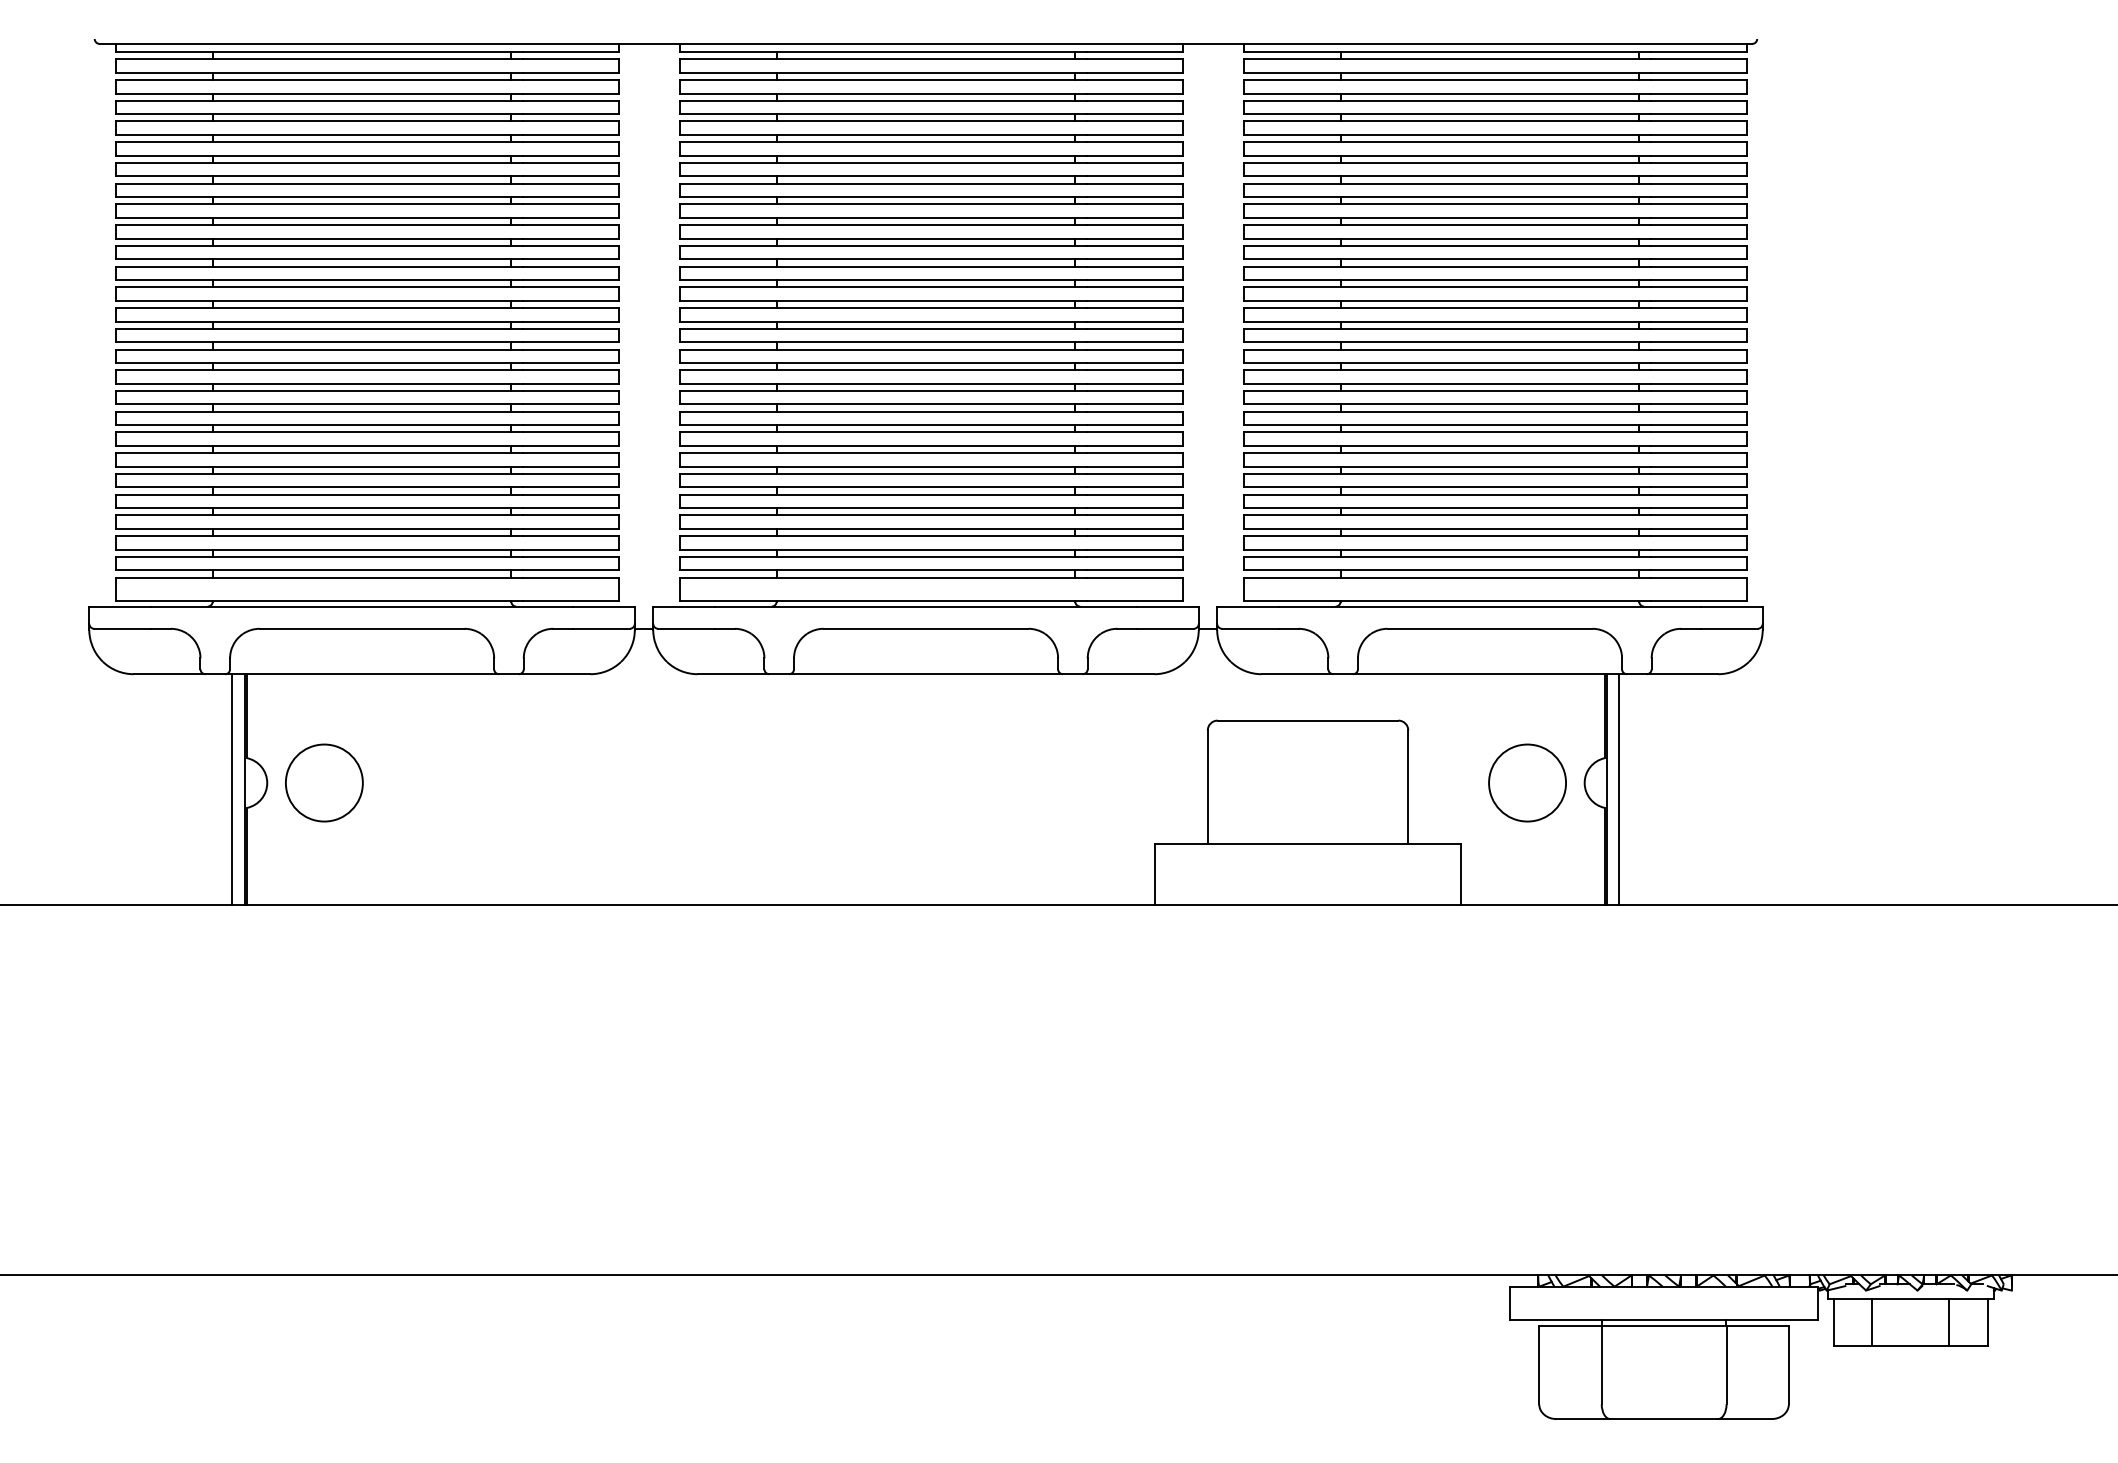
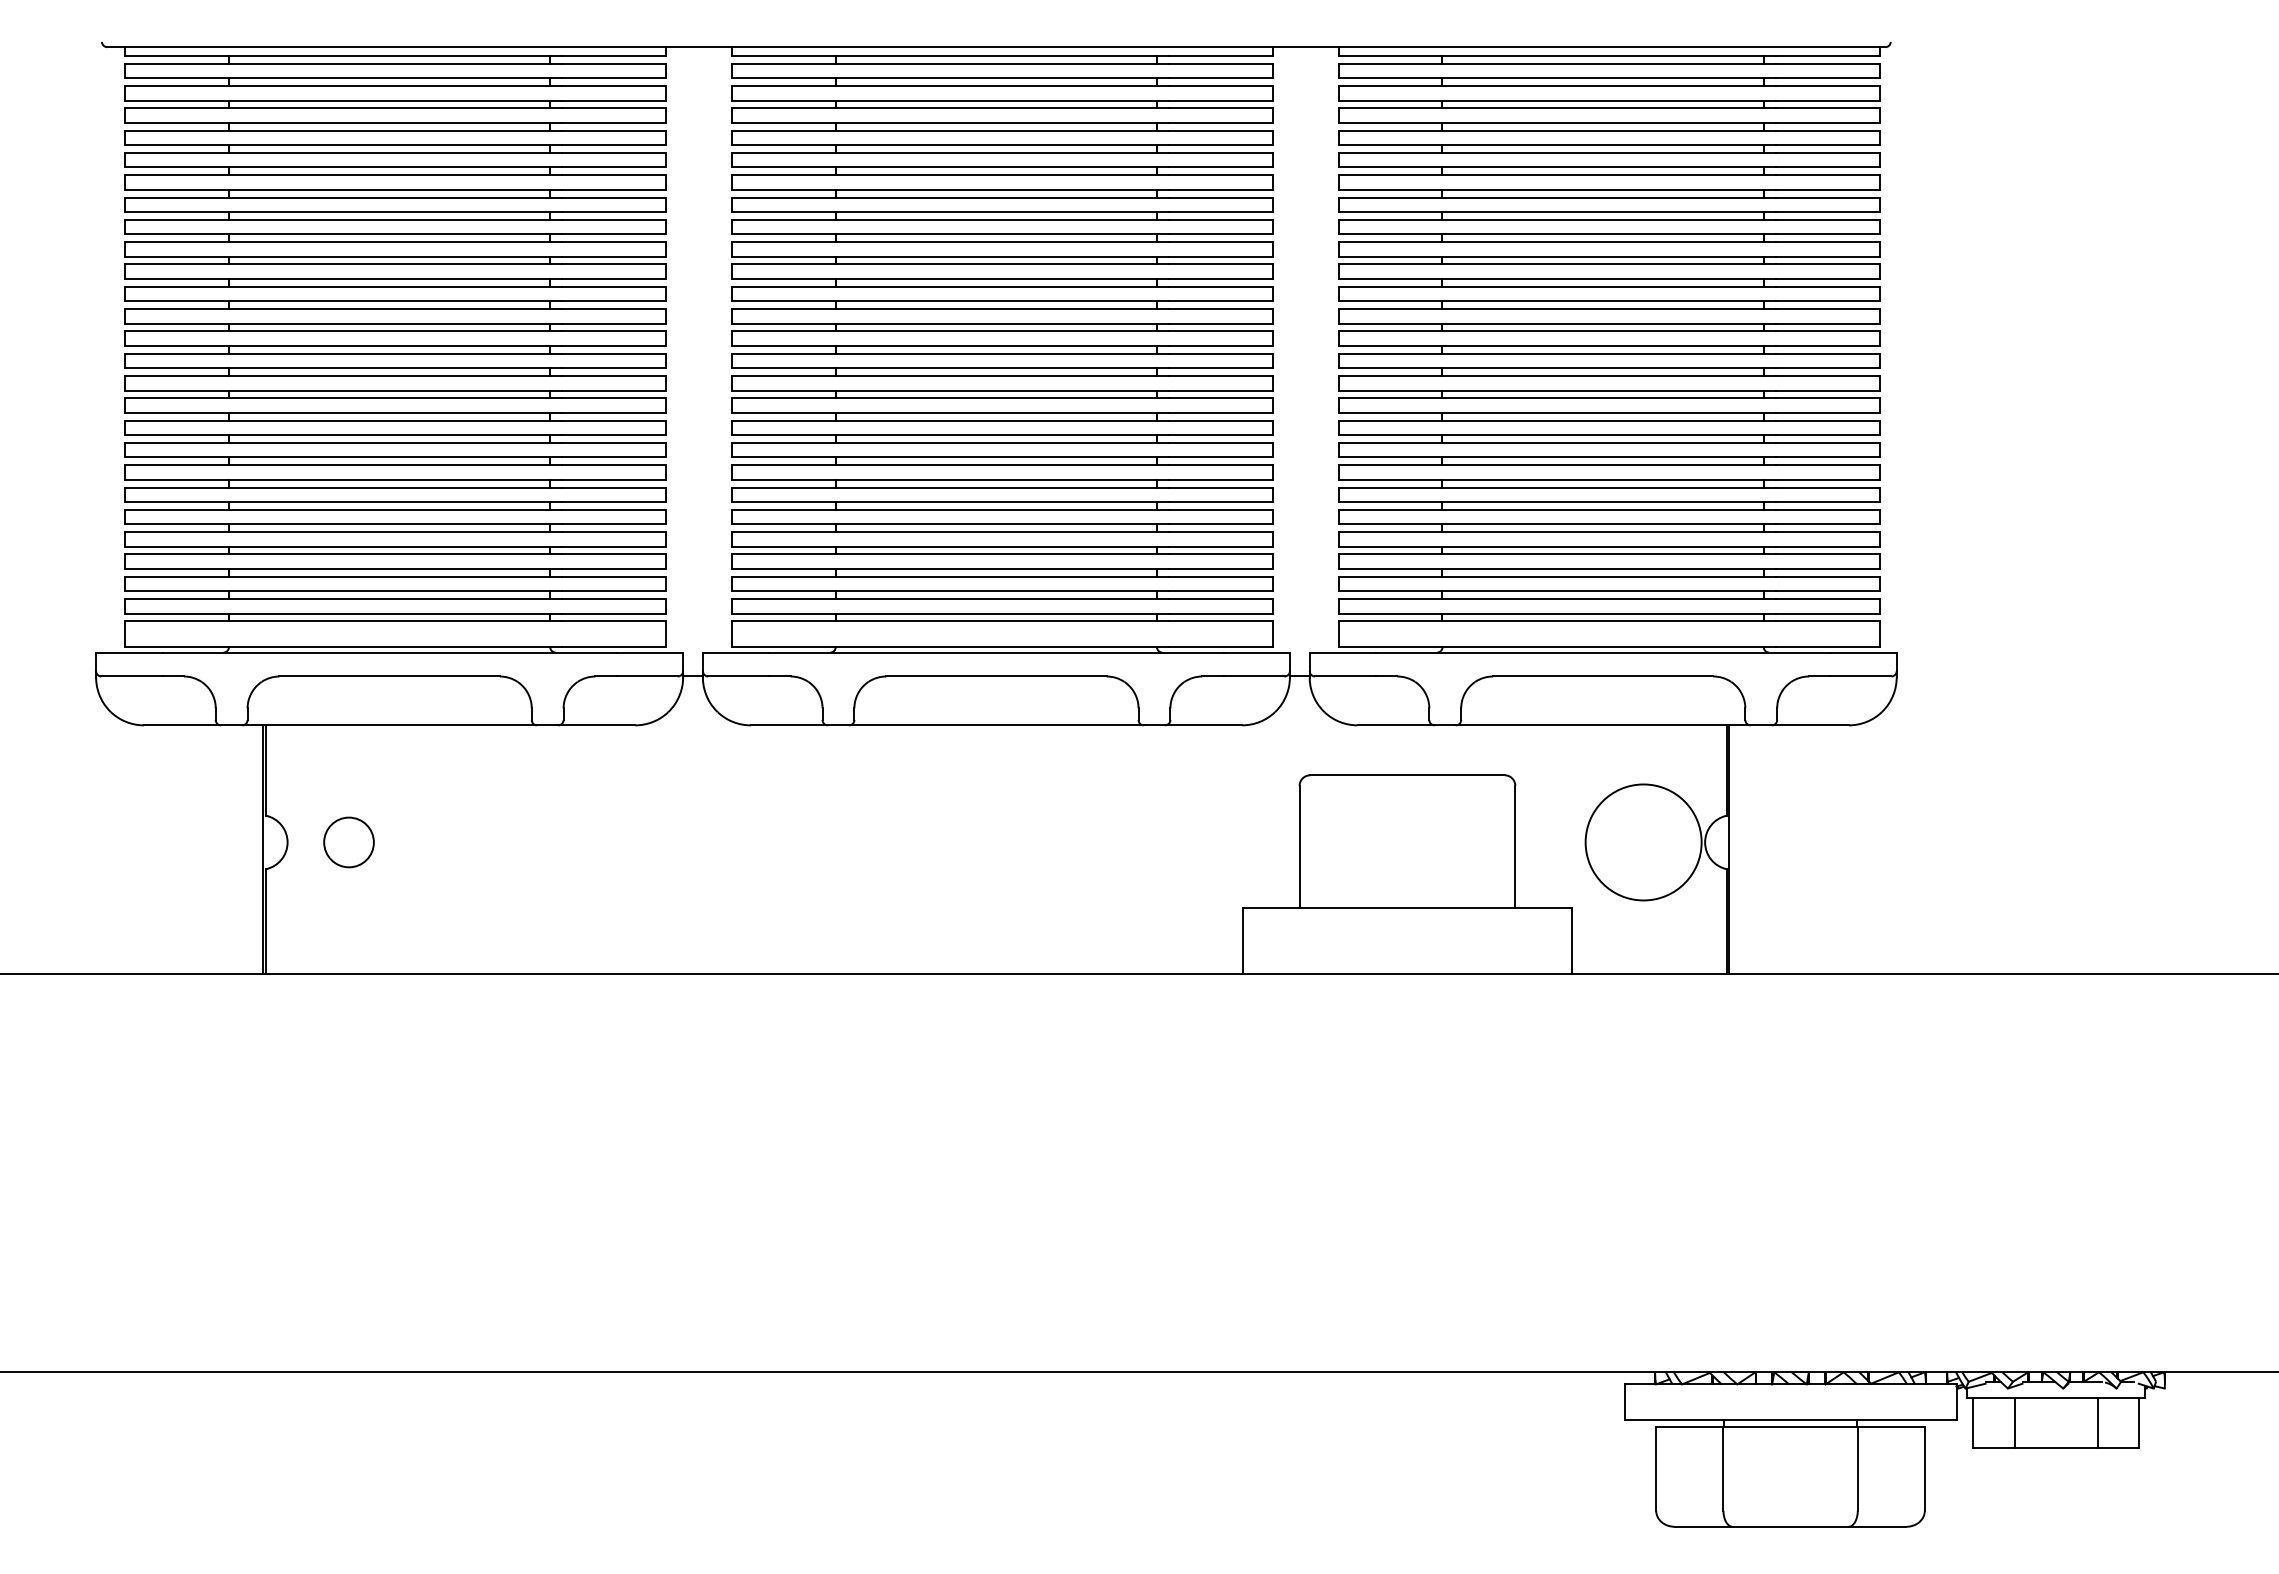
circle: (323, 783) -> (348, 842), size x0.6
circle: (1527, 783) -> (1643, 842), size x1.4
line: (232, 789) -> (250, 849), removed
line: (1619, 789) -> (1742, 849), removed

